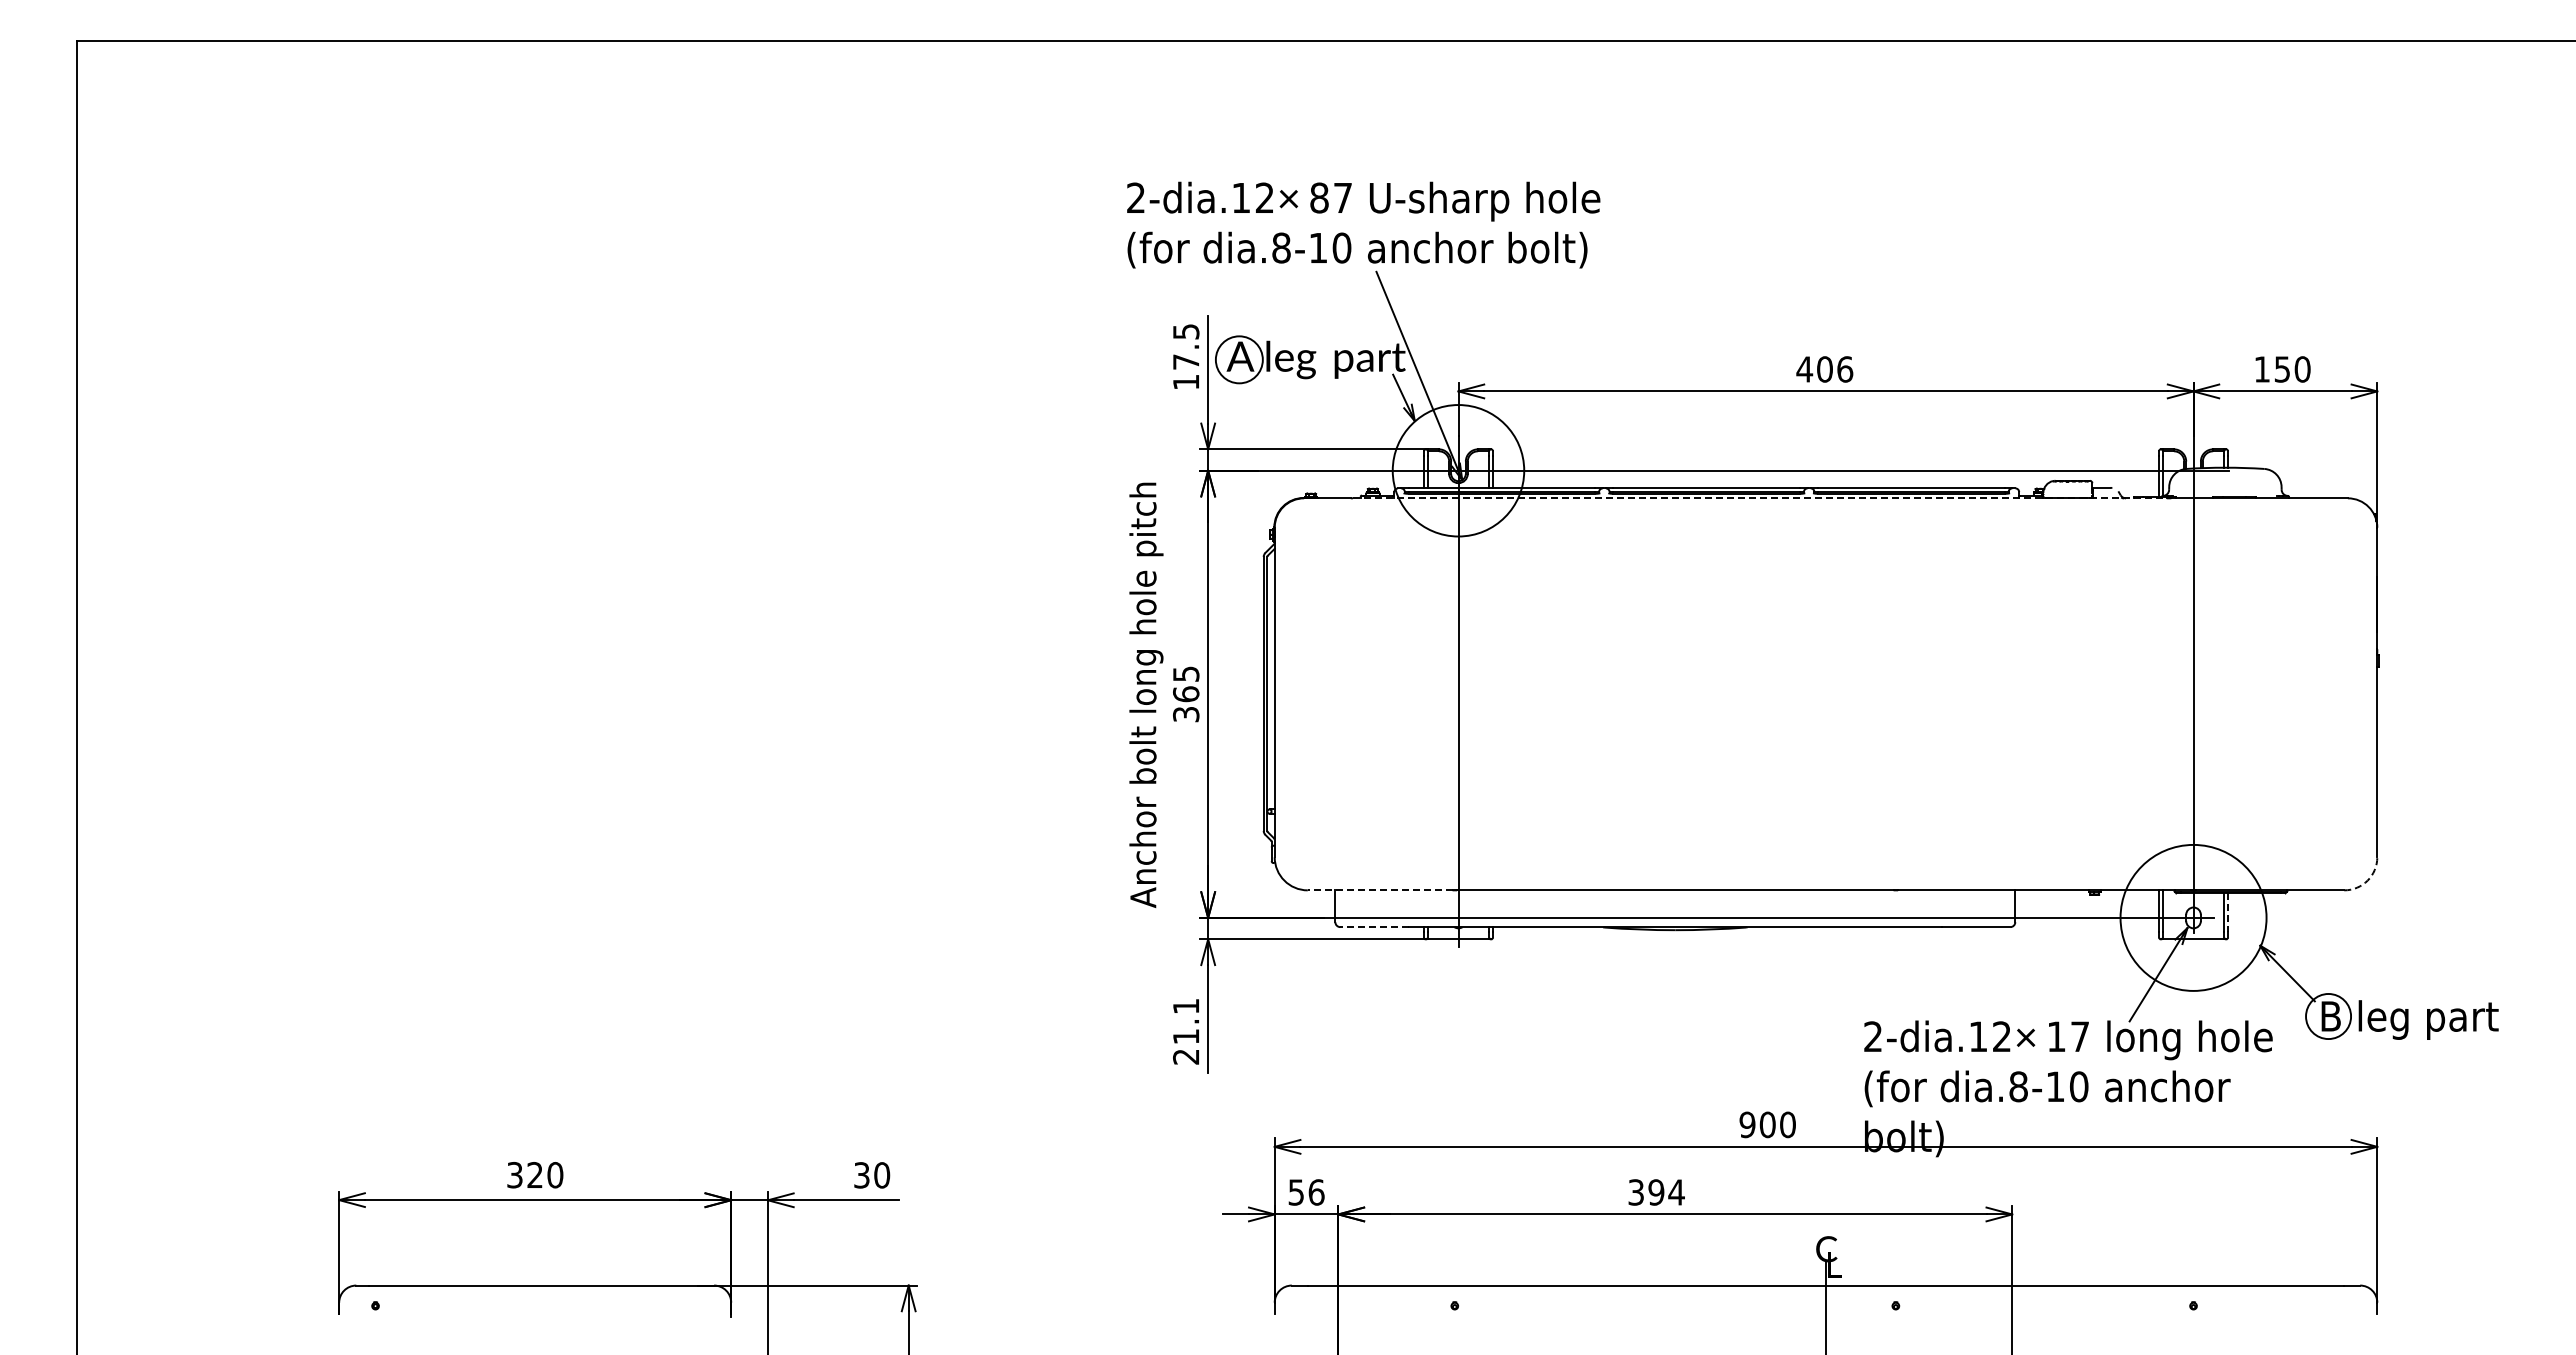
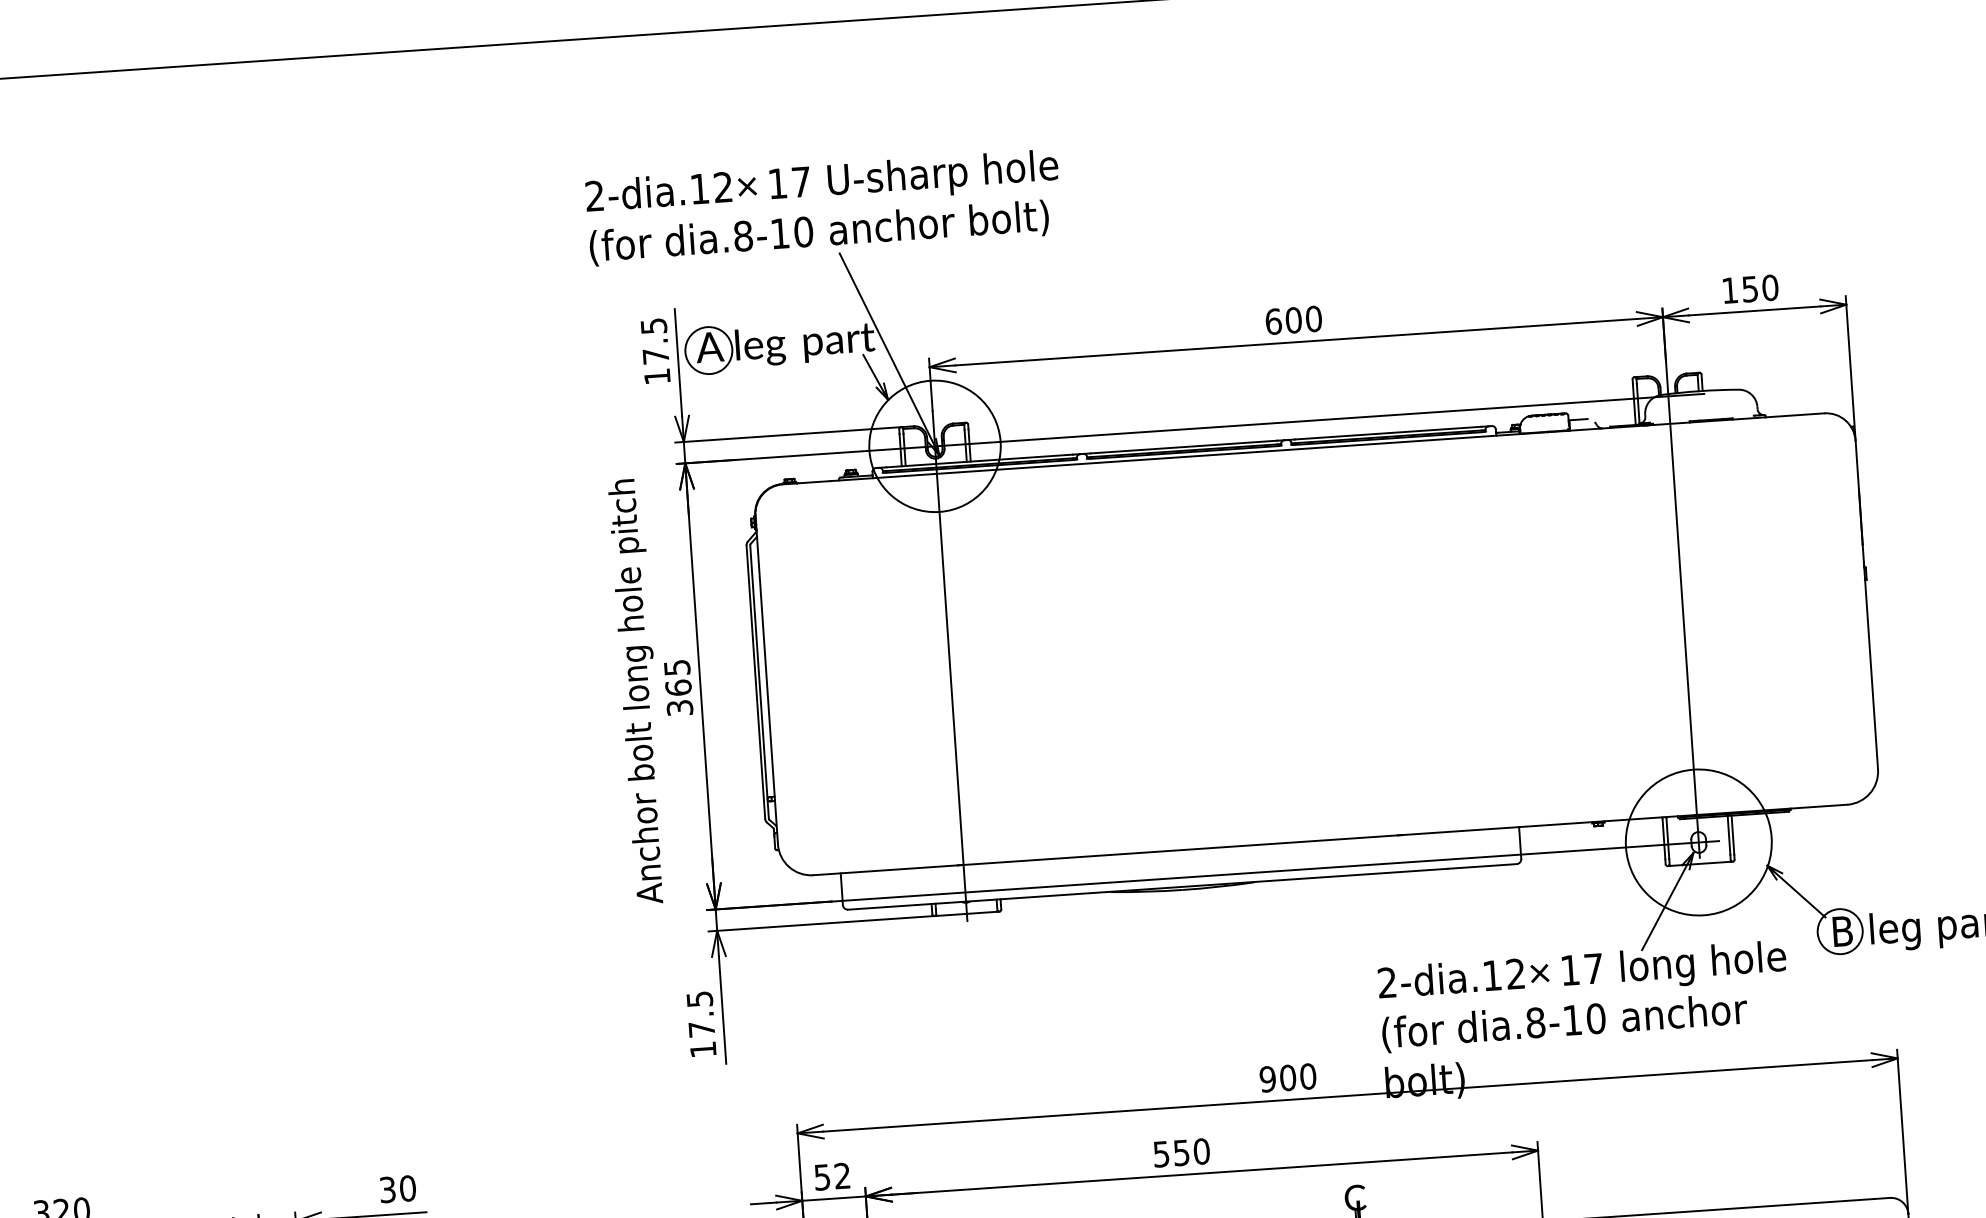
text: (1319, 197) -> (777, 183), 87 -> 17
text: (1824, 369) -> (1293, 320), 406 -> 600
line: (1759, 498) -> (1237, 453), dashed -> solid
arc: (2367, 880) -> (1869, 793), dashed -> solid
line: (1379, 890) -> (884, 870), dashed -> solid
line: (2228, 912) -> (1733, 834), dashed -> solid
line: (1374, 927) -> (882, 907), dashed -> solid
text: (1186, 1031) -> (701, 1024), 21.1 -> 17.5
text: (1316, 1192) -> (842, 1176), 56 -> 52
text: (1656, 1192) -> (1181, 1152), 394 -> 550

